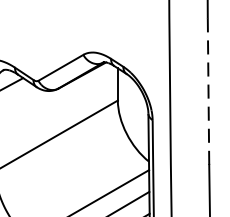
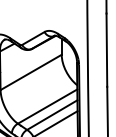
line: (207, 91) -> (106, 50), dashed -> solid

